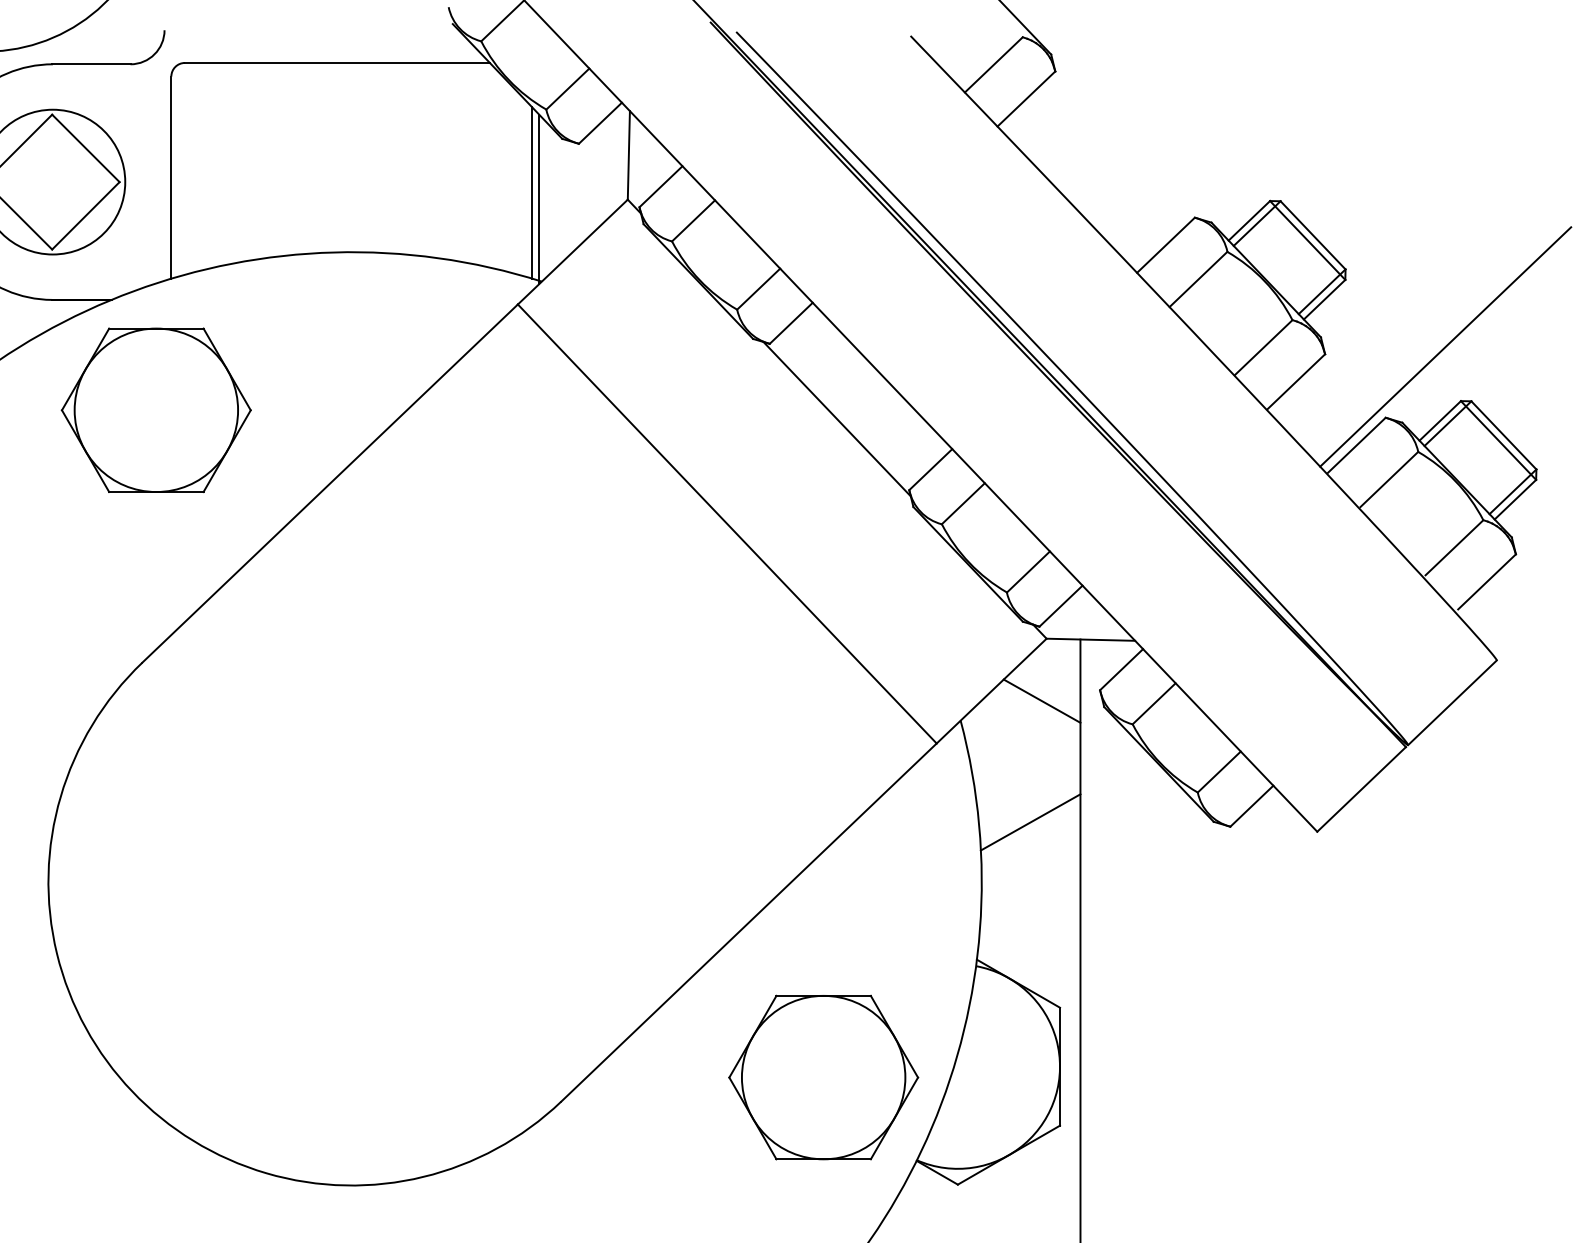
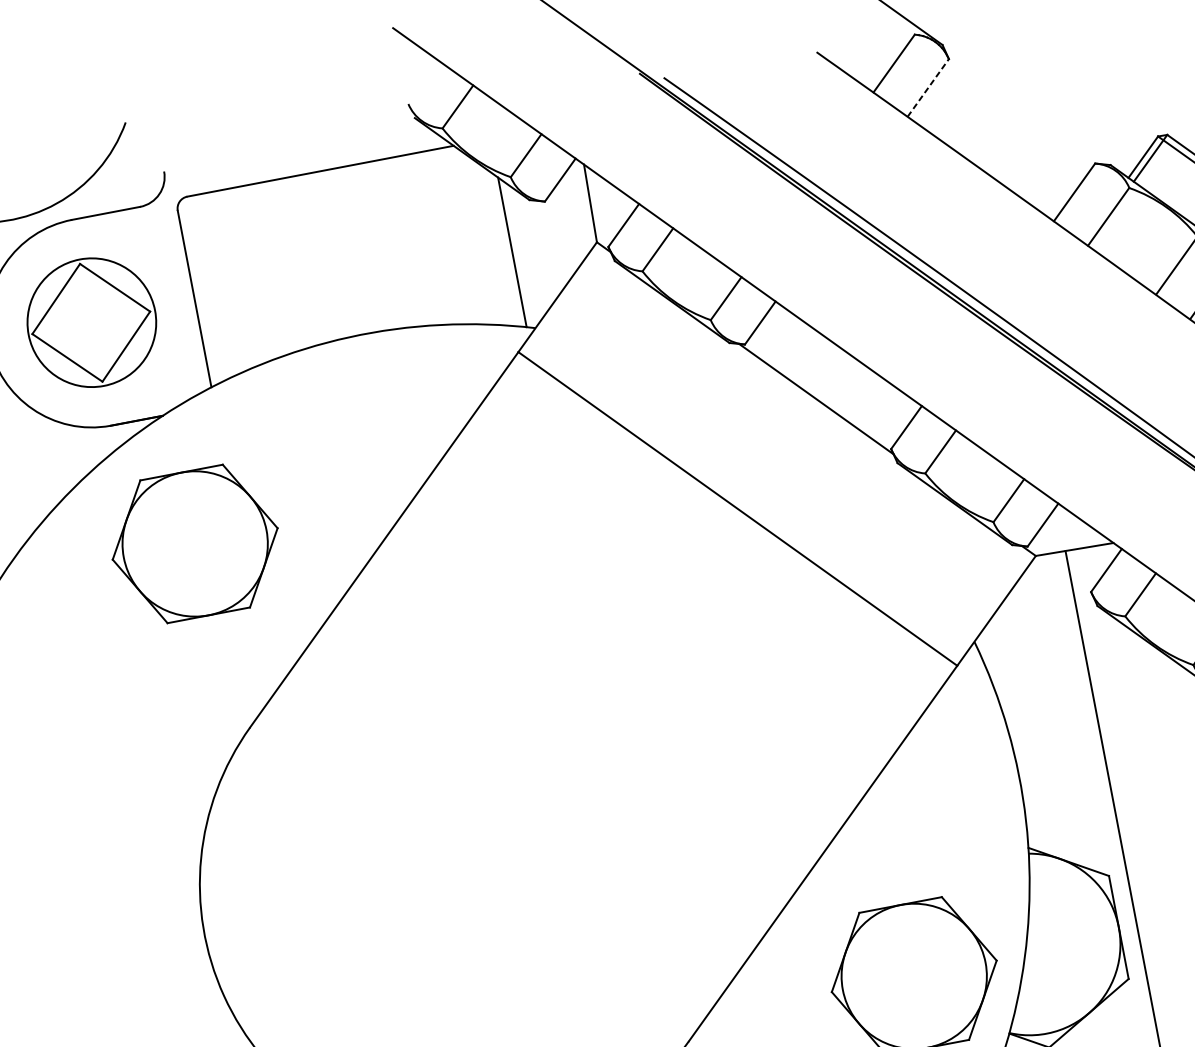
line: (1026, 99) -> (928, 88), solid -> dashed
line: (539, 199) -> (519, 256), removed
part: (155, 410) -> (194, 544), moved
line: (1041, 700) -> (1041, 610), removed
line: (1030, 822) -> (1052, 719), removed

